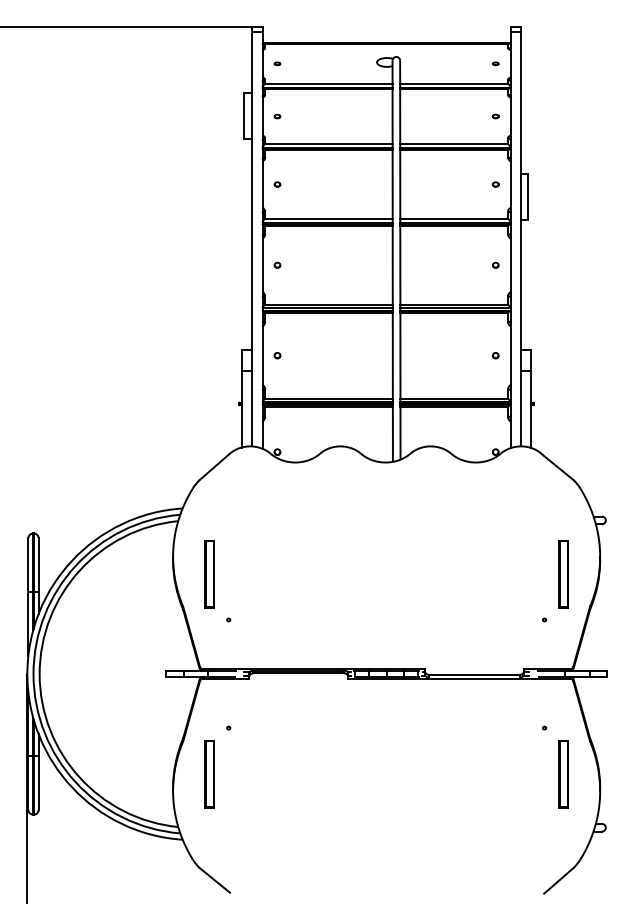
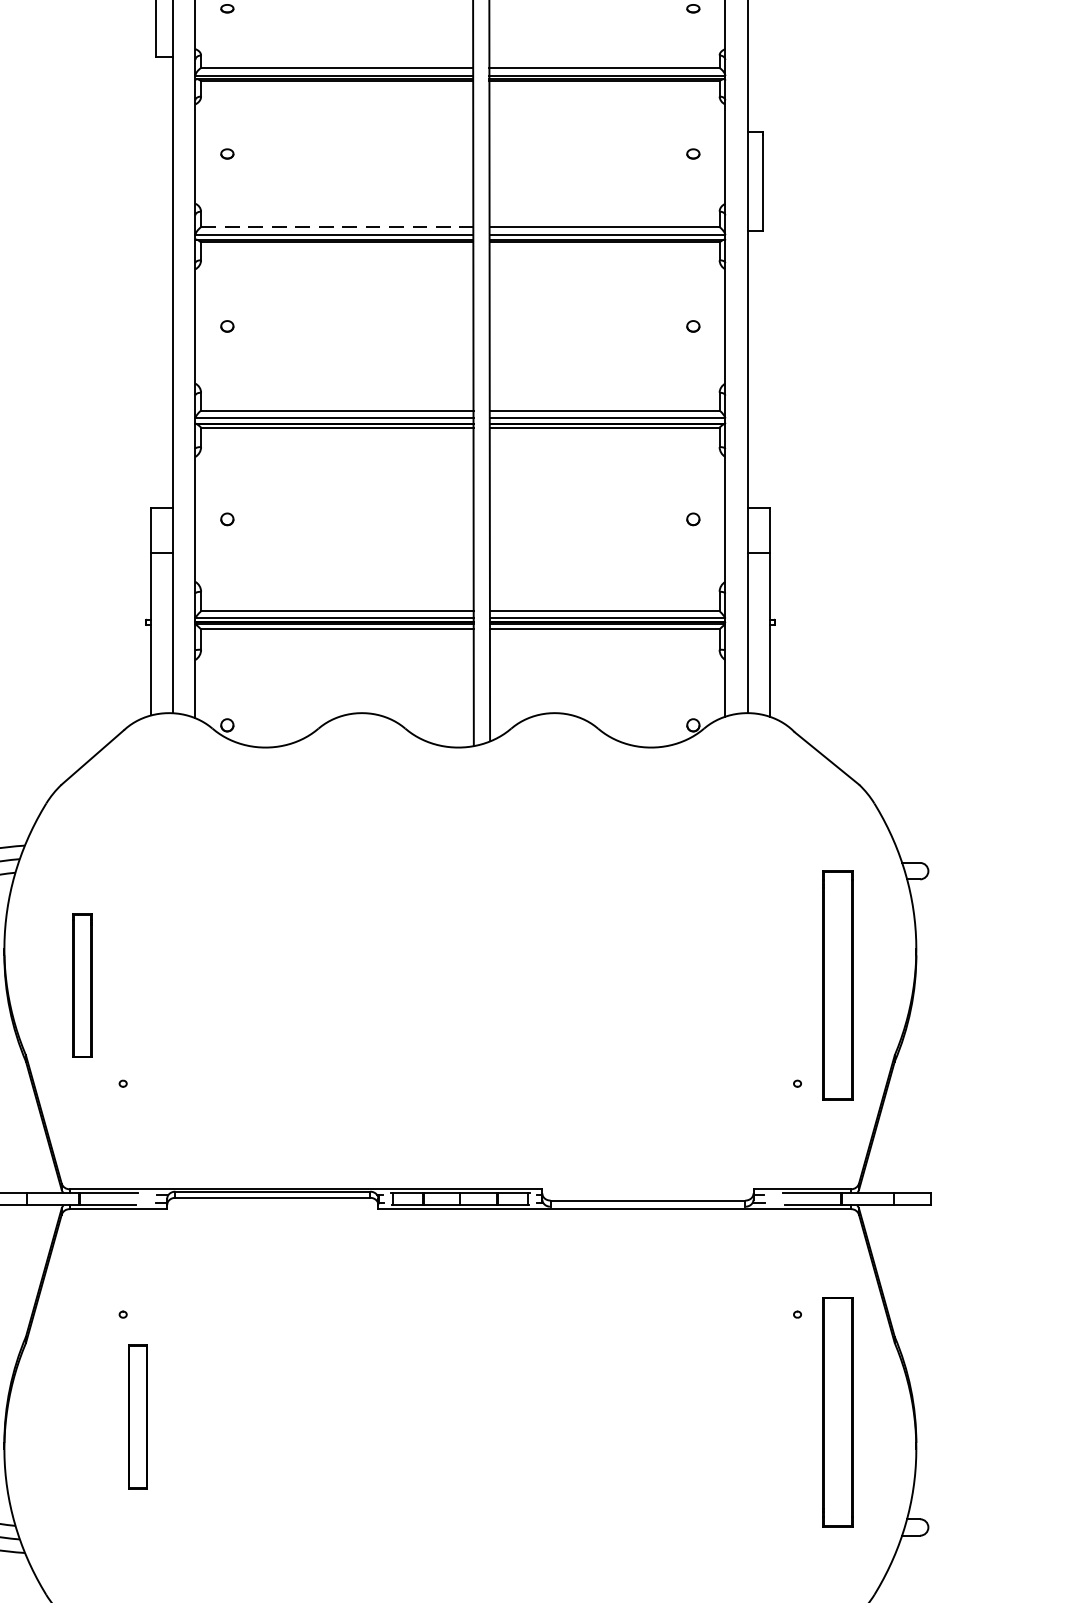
line: (328, 218) -> (336, 226), solid -> dashed
part: (563, 574) -> (838, 986), size x1.6
part: (209, 774) -> (137, 1417), moved
part: (563, 774) -> (838, 1413), size x1.6

